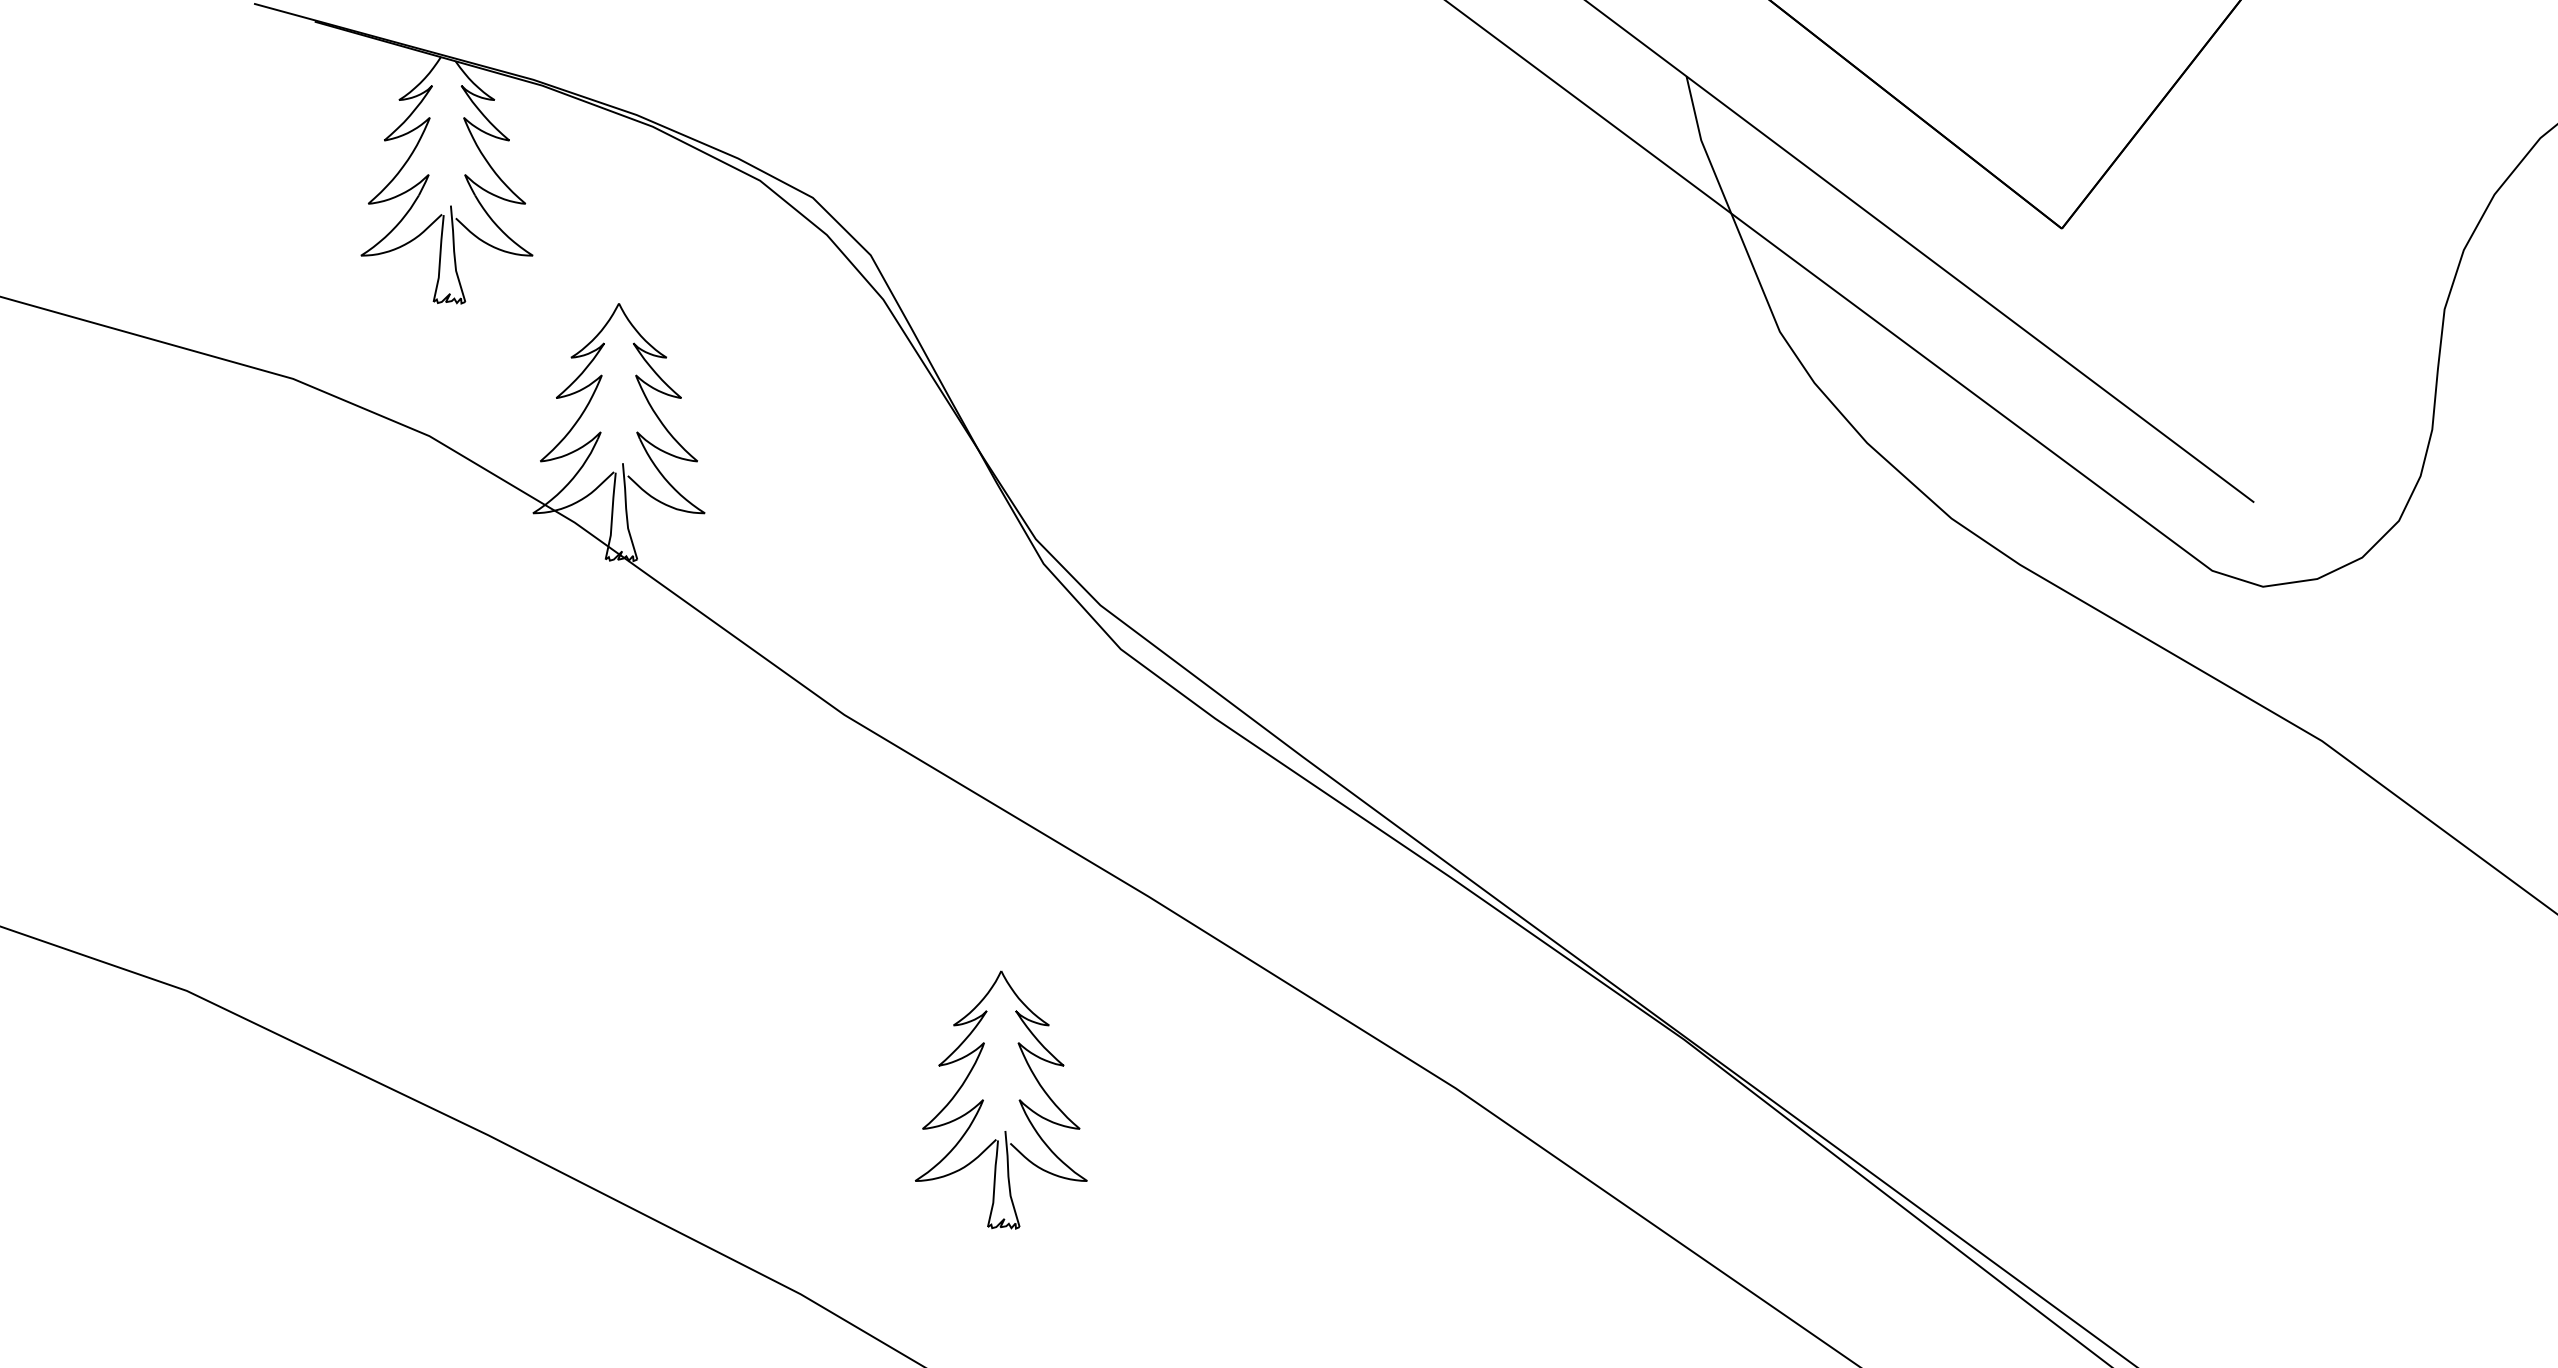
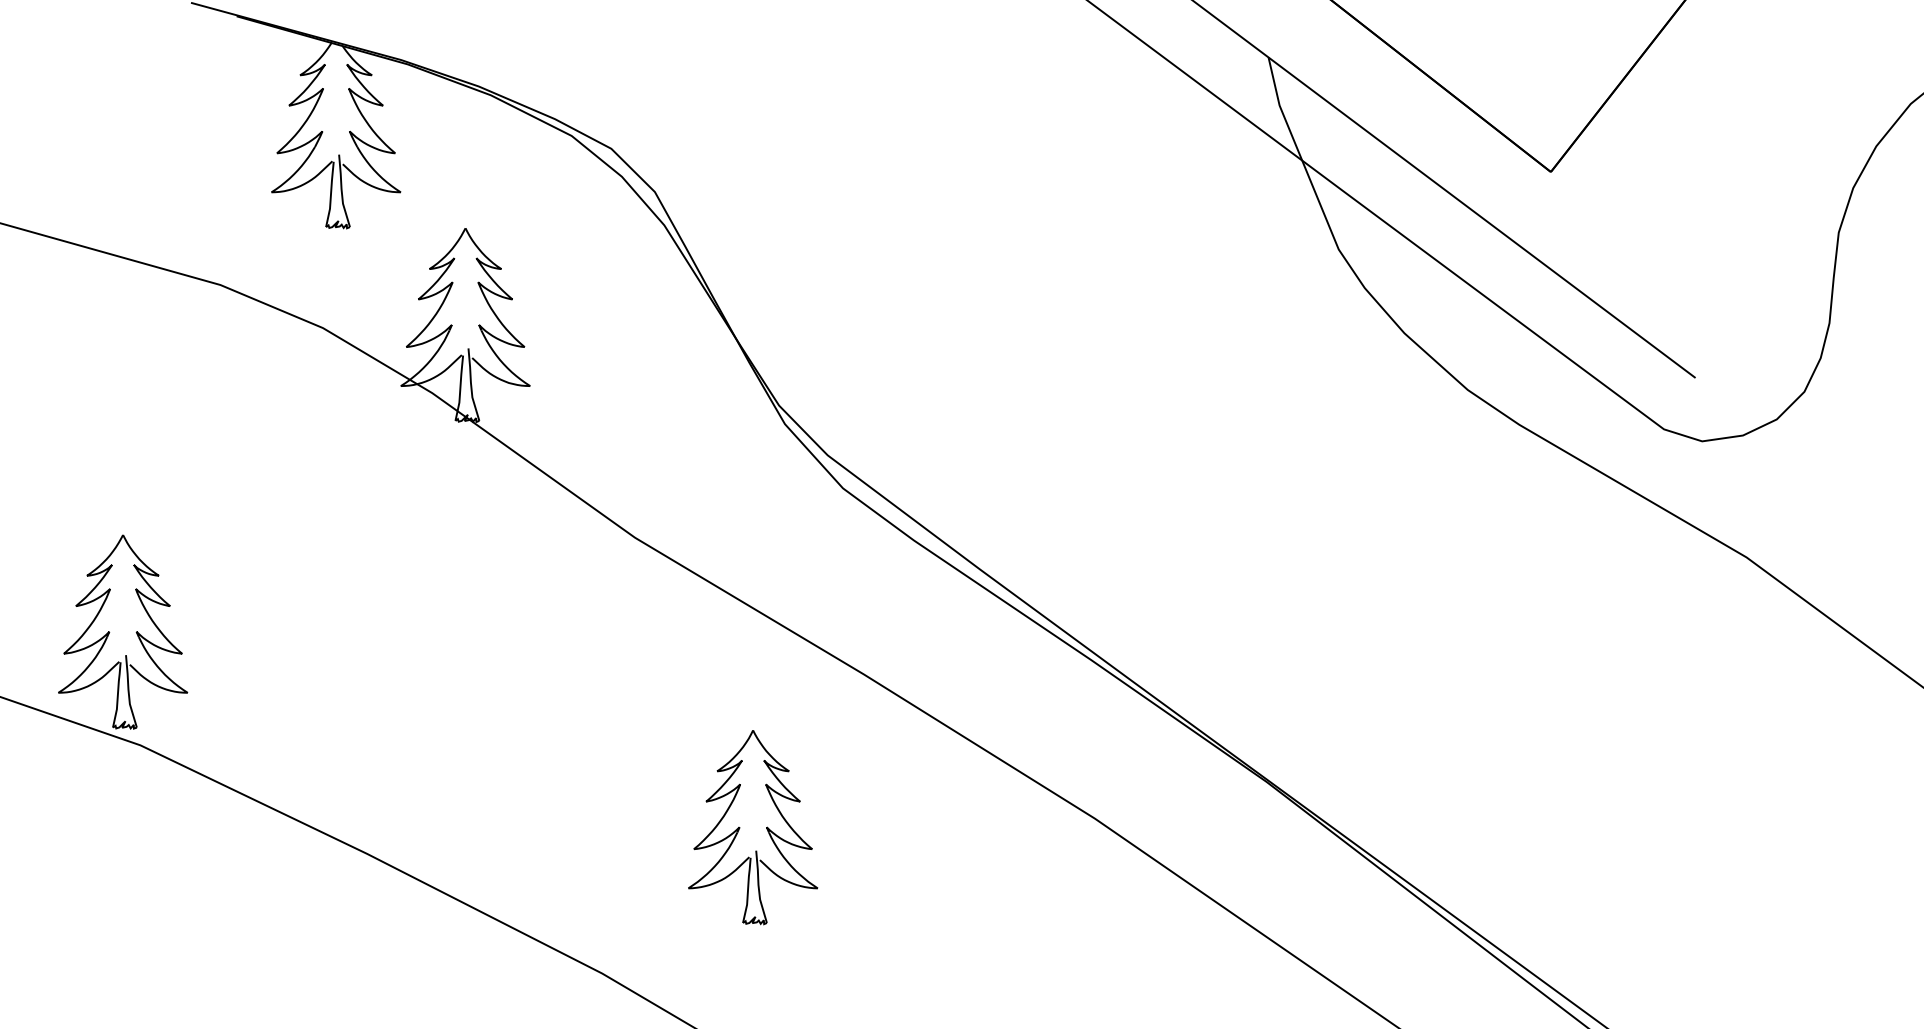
part: (146, 840) -> (110, 632), added

